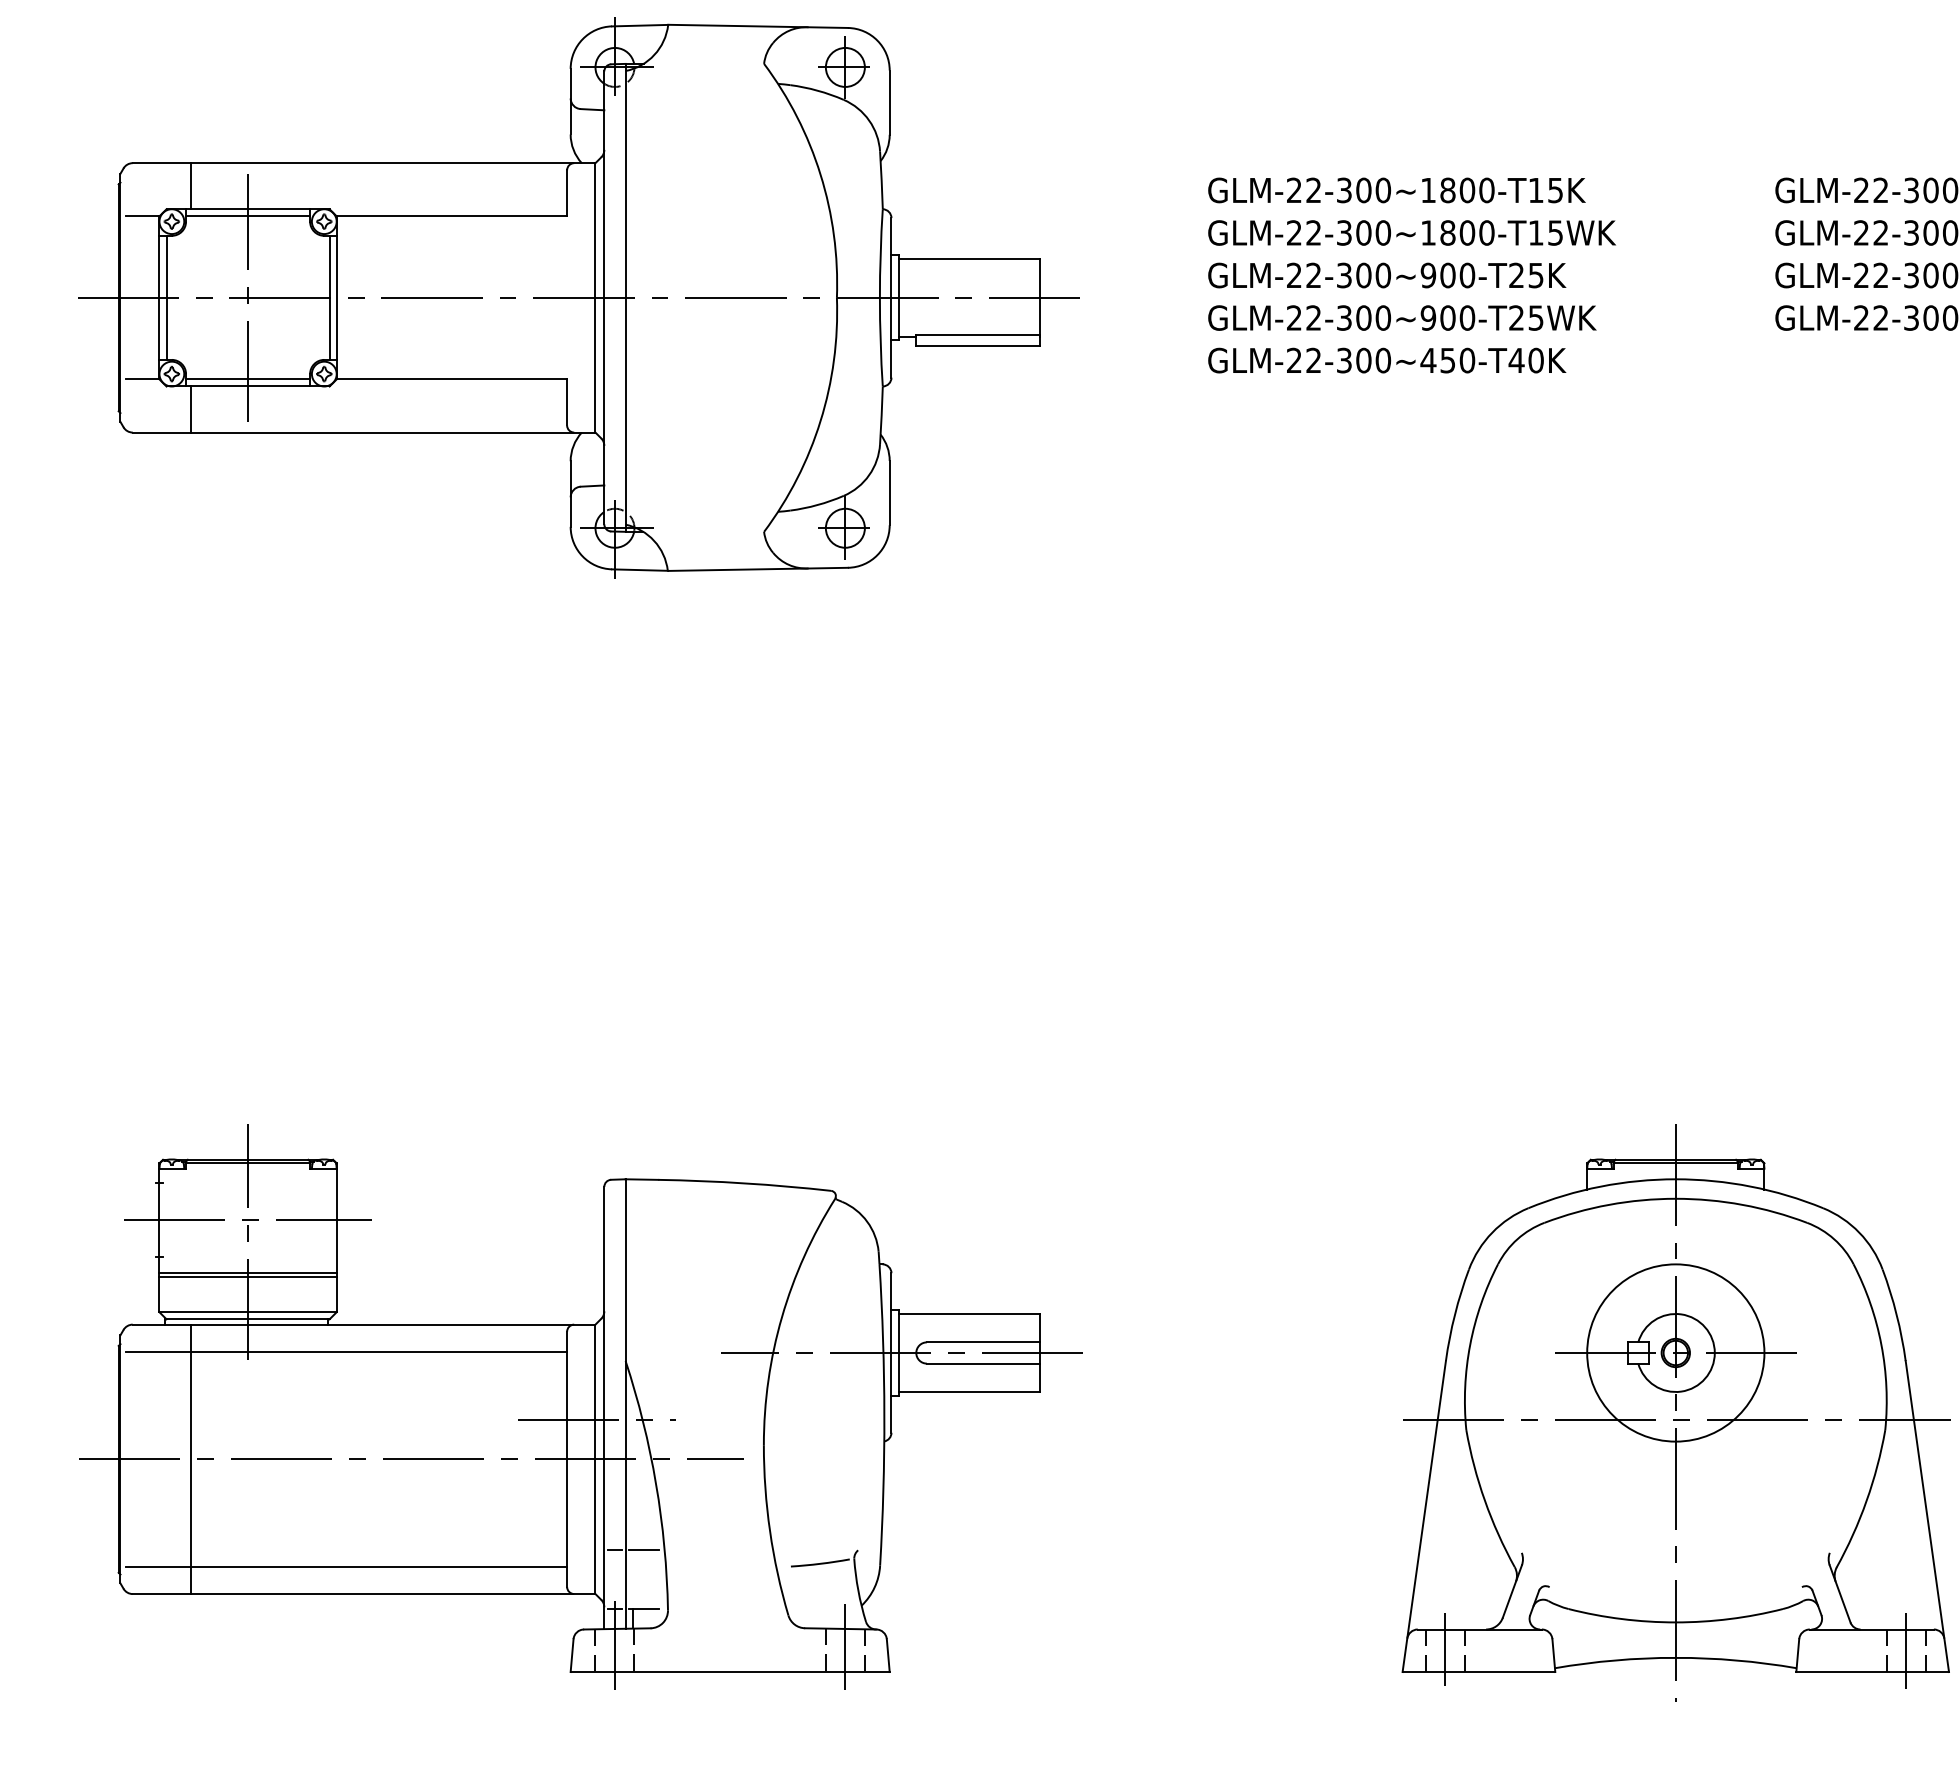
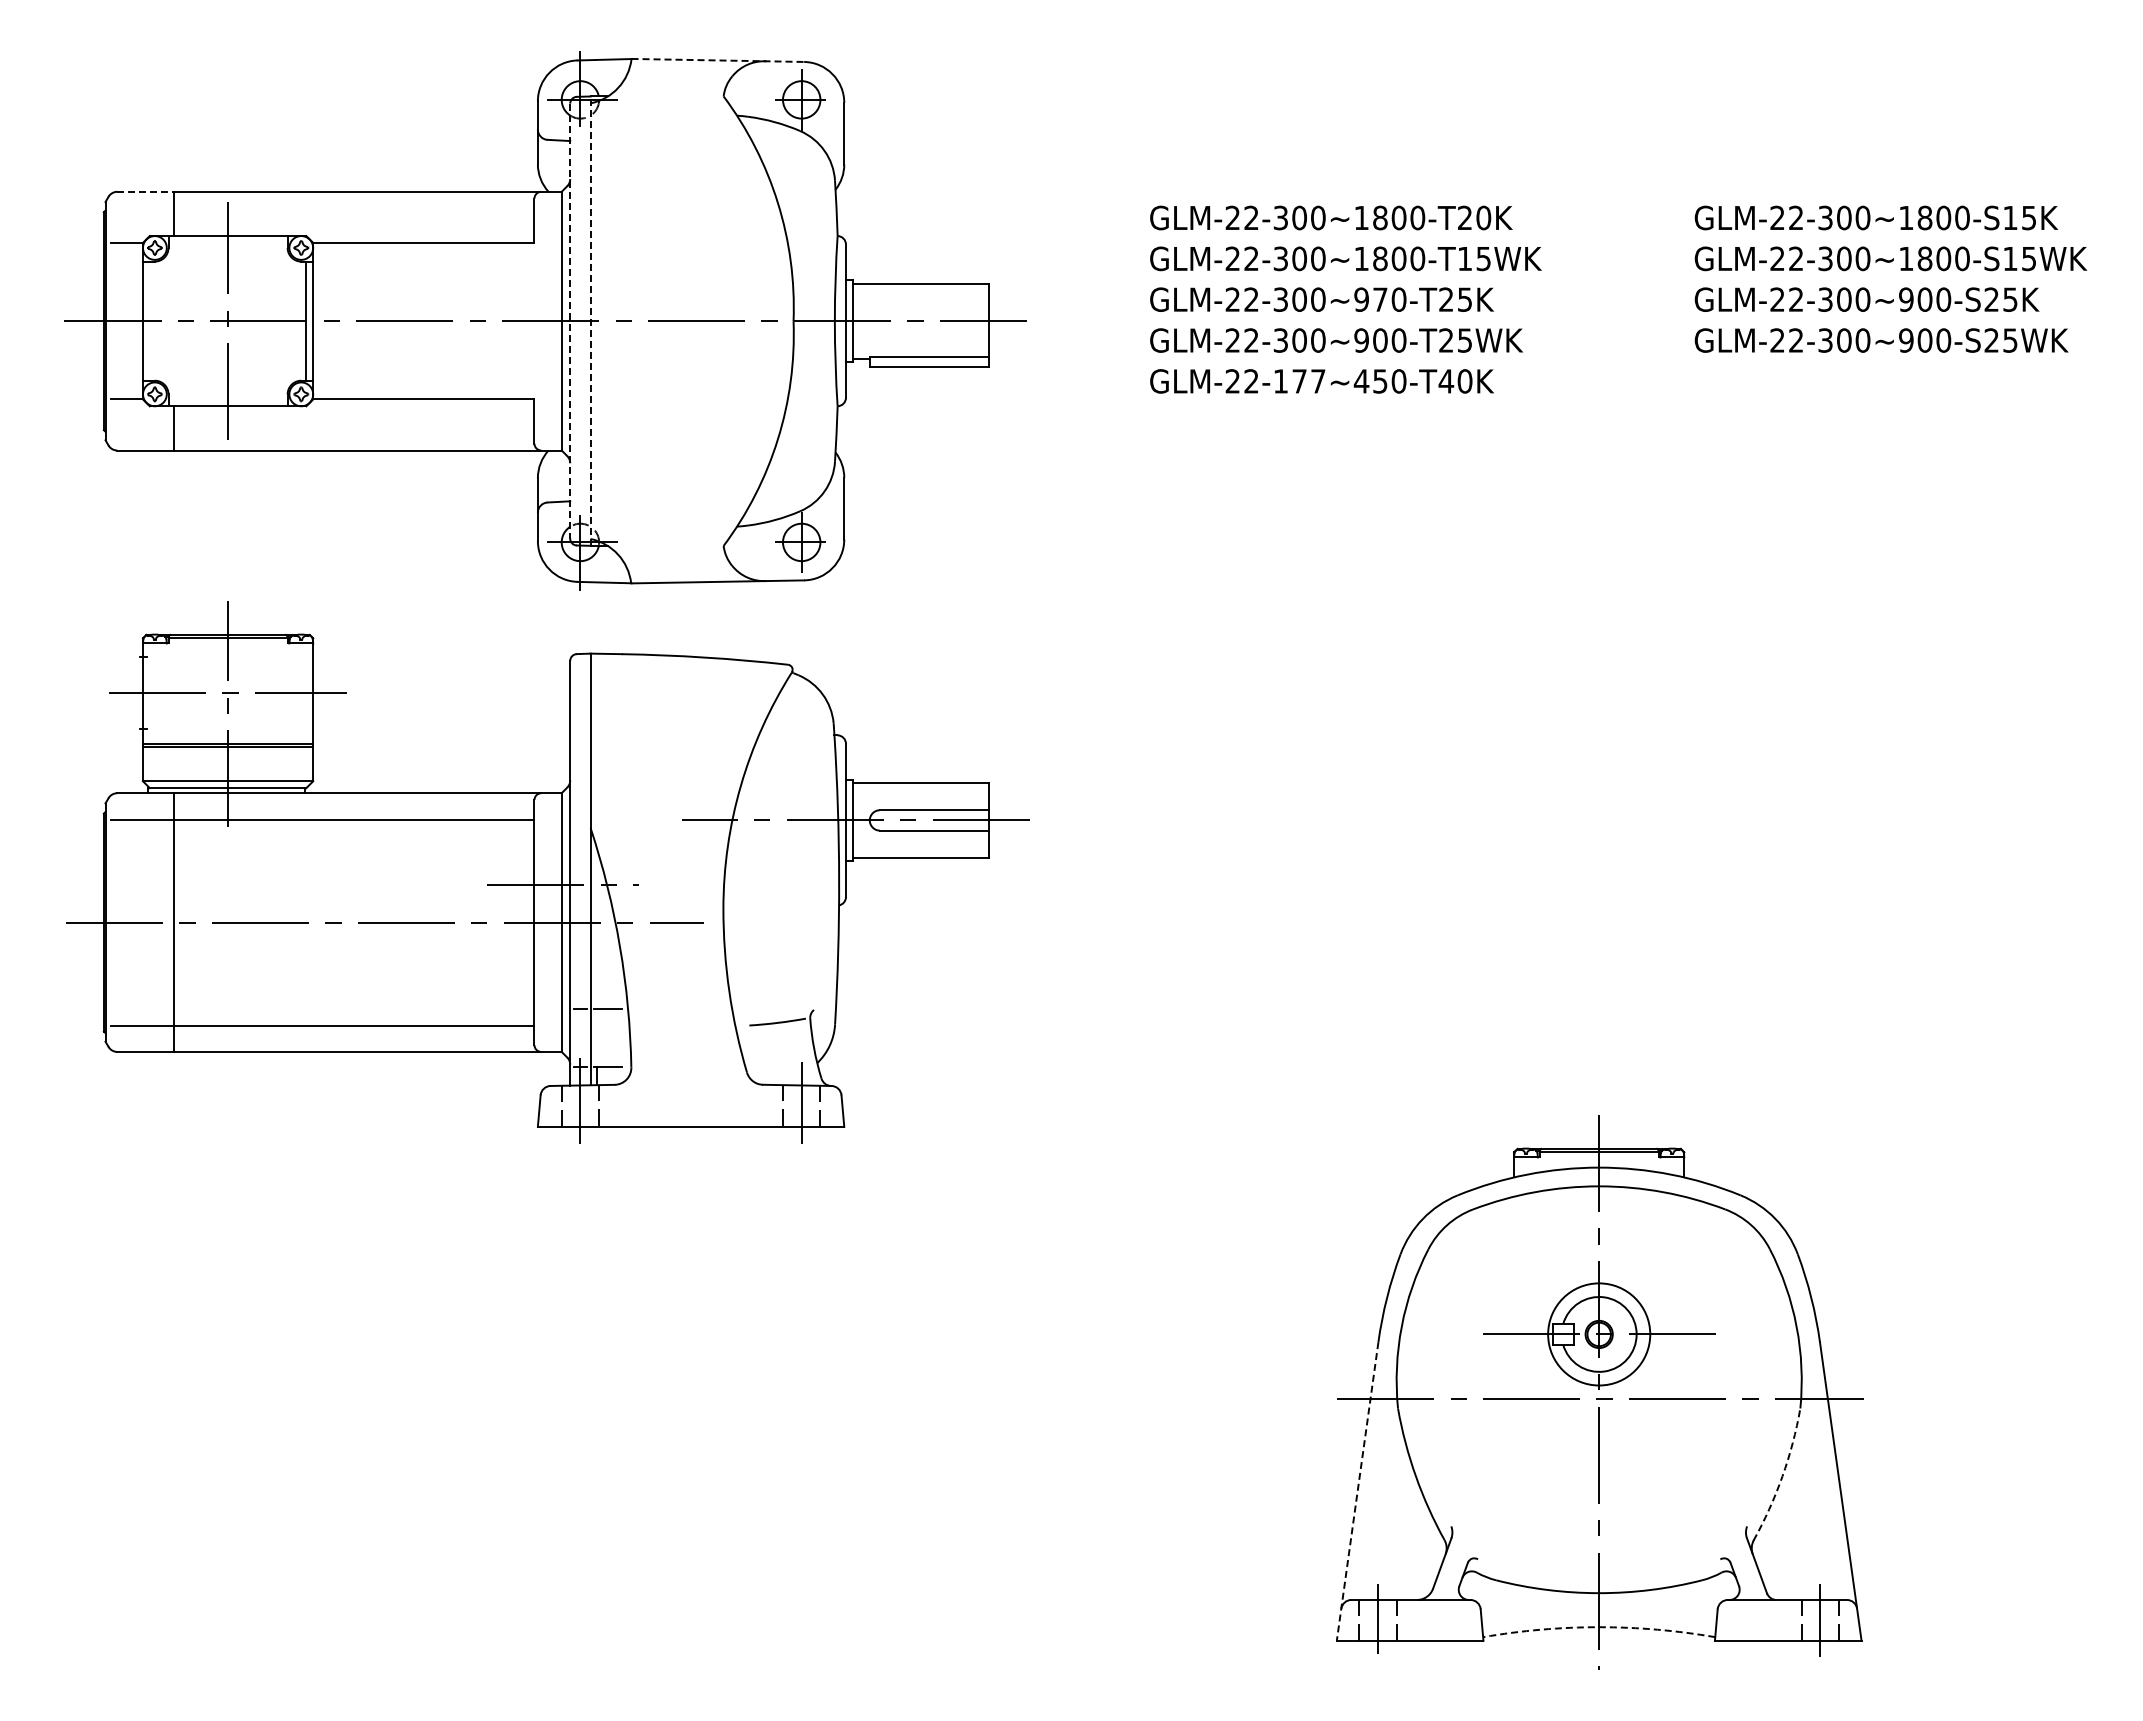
line: (758, 26) -> (718, 60), solid -> dashed
line: (162, 162) -> (145, 191), solid -> dashed
text: (1545, 189) -> (1474, 217), GLM-22-300~1800-T15K -> GLM-22-300~1800-T20K
line: (247, 215) -> (227, 242), removed
text: (1448, 275) -> (1380, 299), GLM-22-300~900-T25K -> GLM-22-300~970-T25K
line: (166, 297) -> (149, 320), removed
line: (604, 298) -> (570, 321), solid -> dashed
line: (625, 298) -> (590, 321), solid -> dashed
text: (1363, 360) -> (1299, 381), GLM-22-300~450-T40K -> GLM-22-177~450-T40K
line: (247, 379) -> (227, 399), removed
circle: (1676, 1353) -> (1599, 1334), size x0.6
part: (580, 1407) -> (547, 872), moved
arc: (1866, 1500) -> (1782, 1476), solid -> dashed
line: (1424, 1516) -> (1357, 1491), solid -> dashed
arc: (1676, 1658) -> (1599, 1627), solid -> dashed

